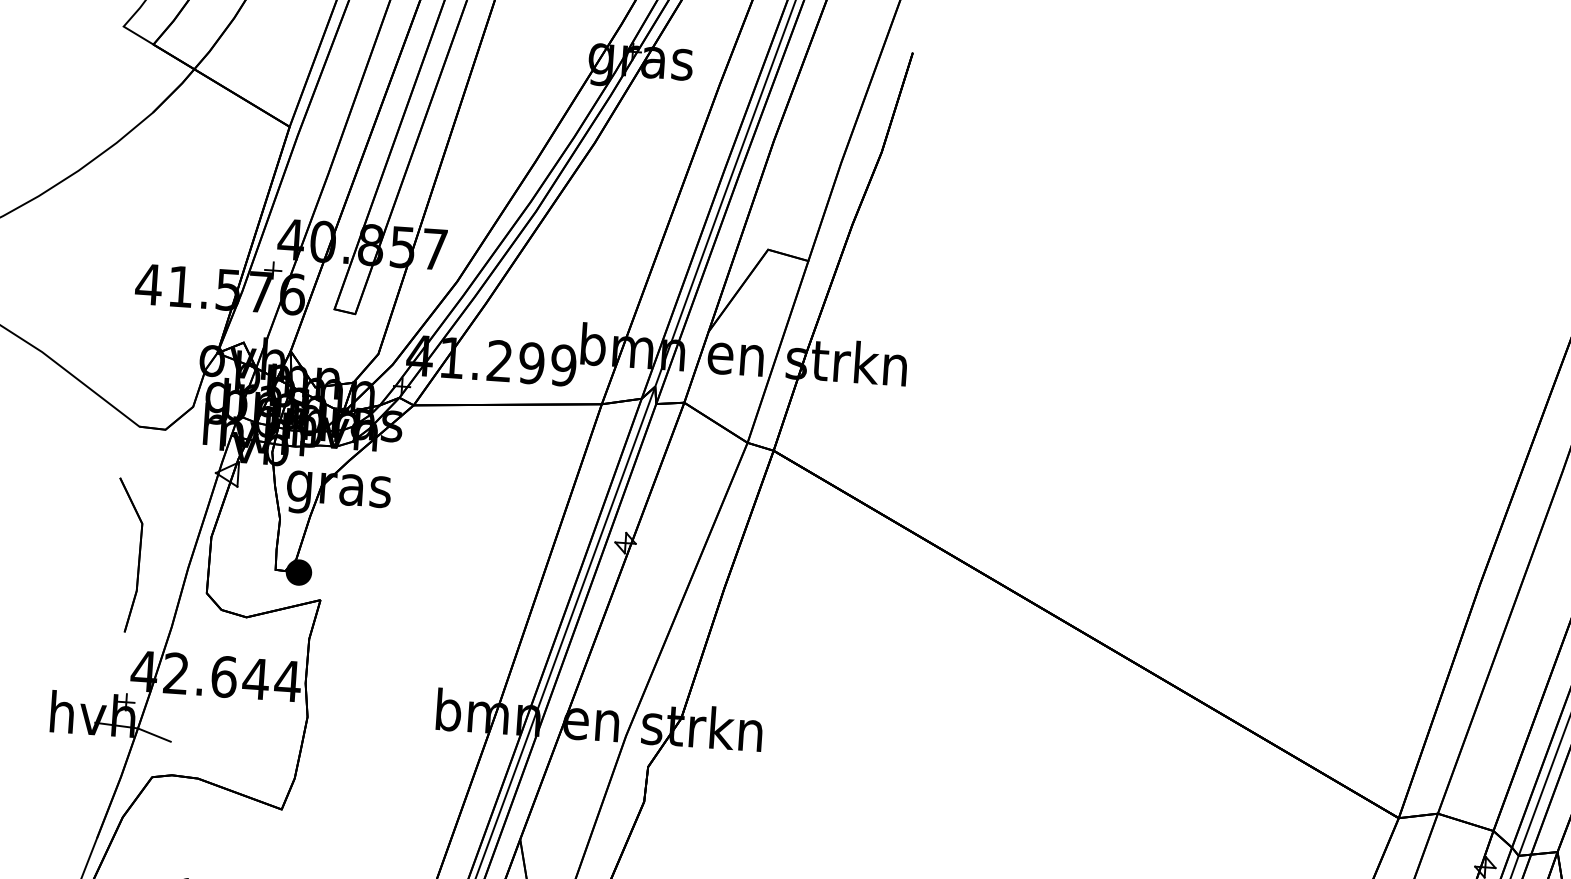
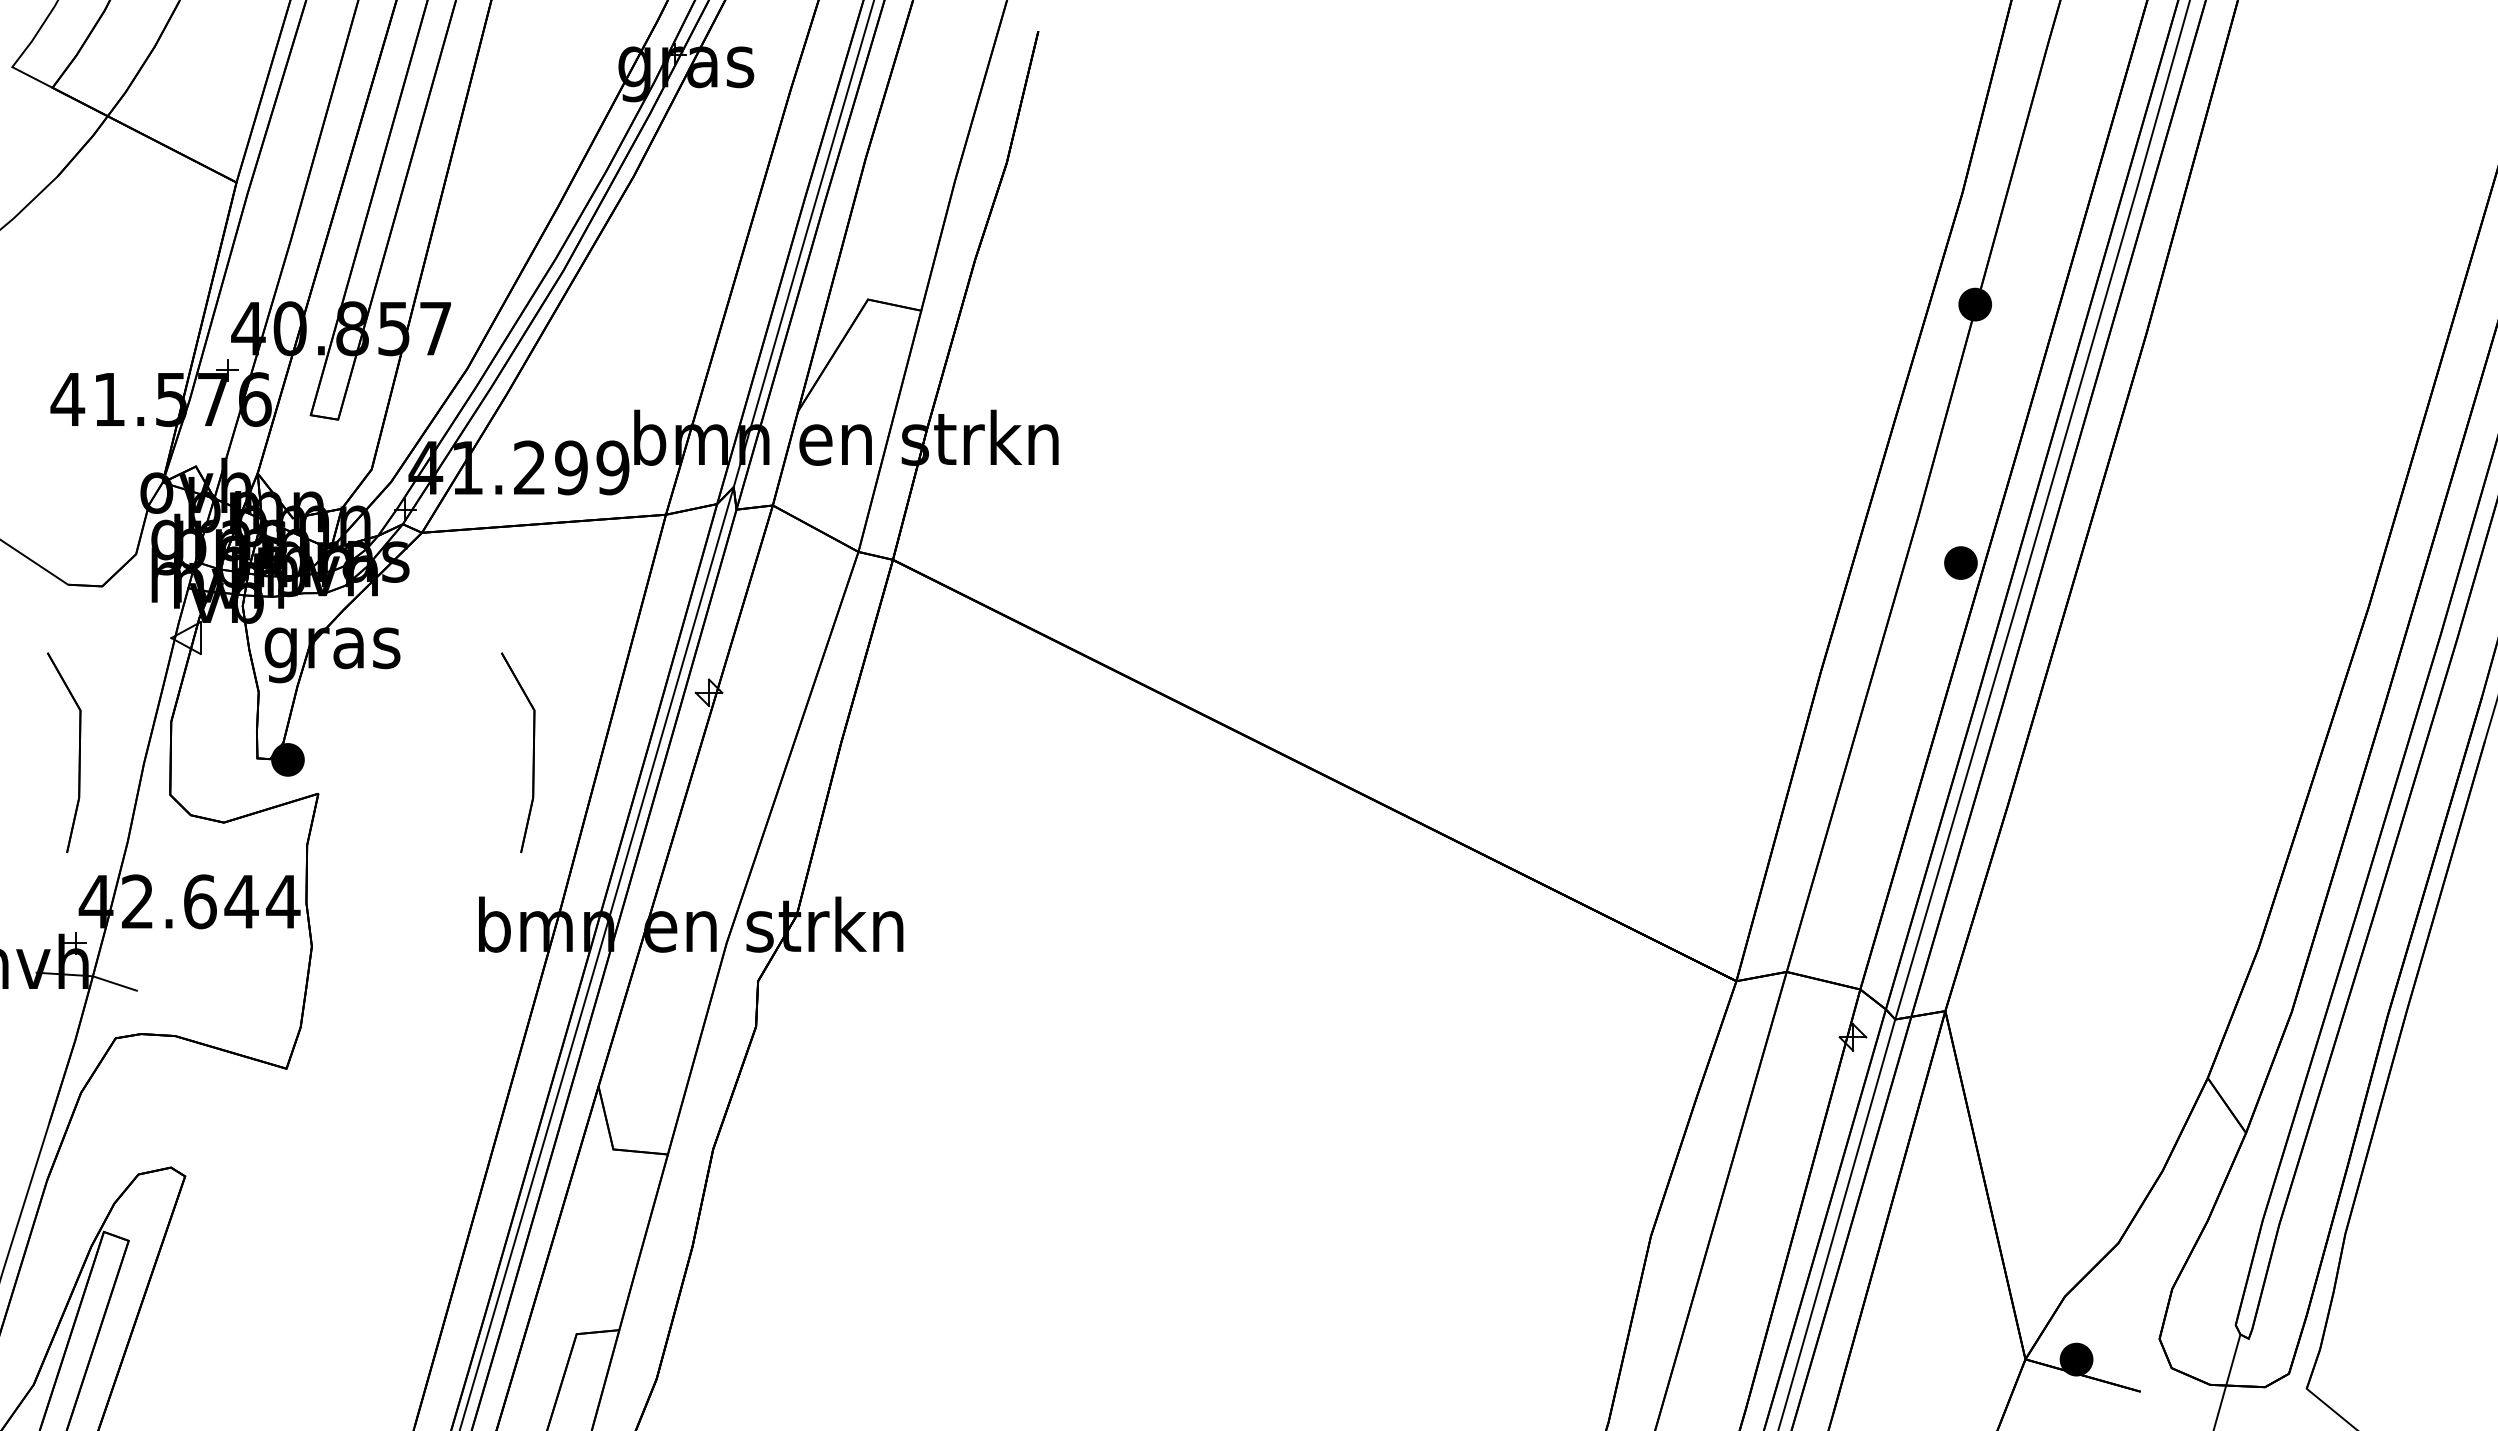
part: (486, 579) -> (532, 752), added

